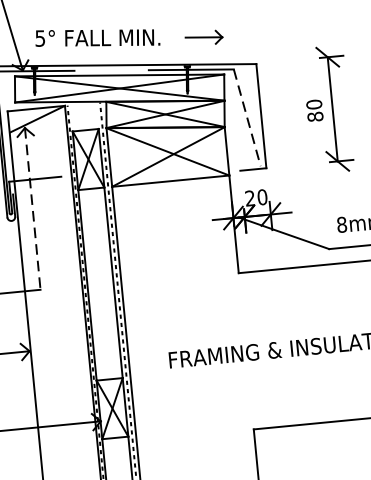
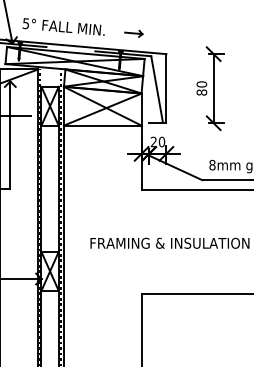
part: (203, 37) -> (133, 33), size x0.71
line: (248, 118) -> (157, 89), dashed -> solid
line: (33, 209) -> (10, 135), dashed -> solid

